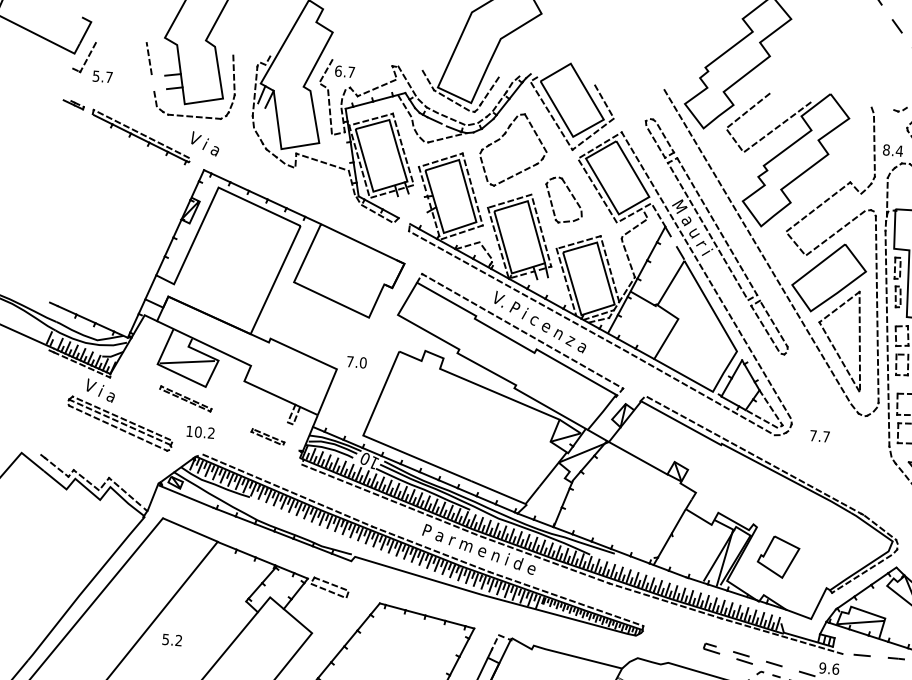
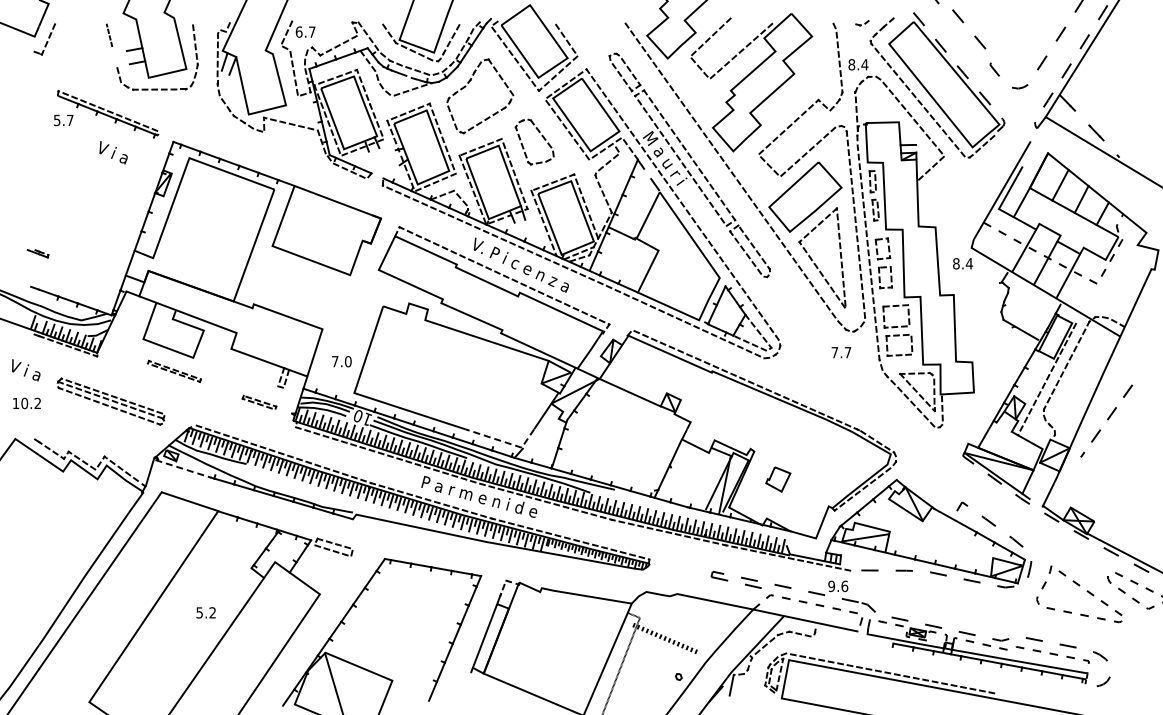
part: (149, 58) -> (109, 35), size x0.7
text: (102, 76) -> (63, 120), moved
part: (73, 104) -> (37, 253), moved
text: (205, 143) -> (113, 152), moved
line: (186, 361) -> (172, 334), removed
text: (356, 362) -> (341, 361), moved
text: (101, 390) -> (26, 370), moved
text: (200, 432) -> (26, 403), moved
text: (819, 436) -> (841, 352), moved
line: (186, 497) -> (183, 469), solid -> dashed
line: (509, 497) -> (505, 442), solid -> dashed
part: (778, 557) -> (778, 479), size x0.6
text: (171, 639) -> (205, 612), moved

